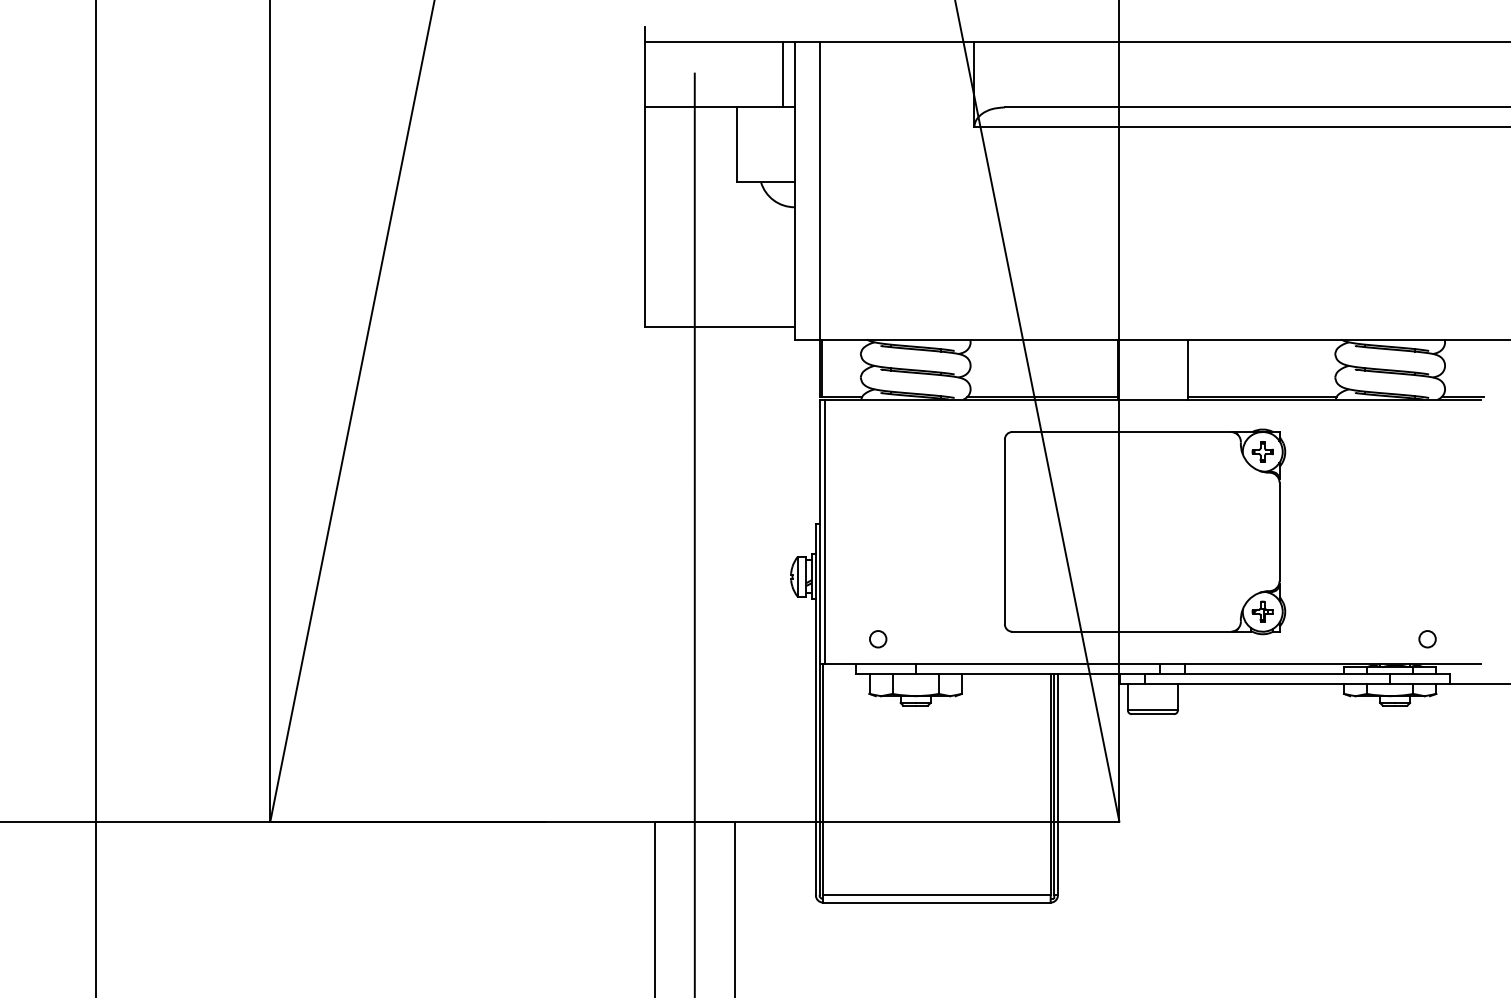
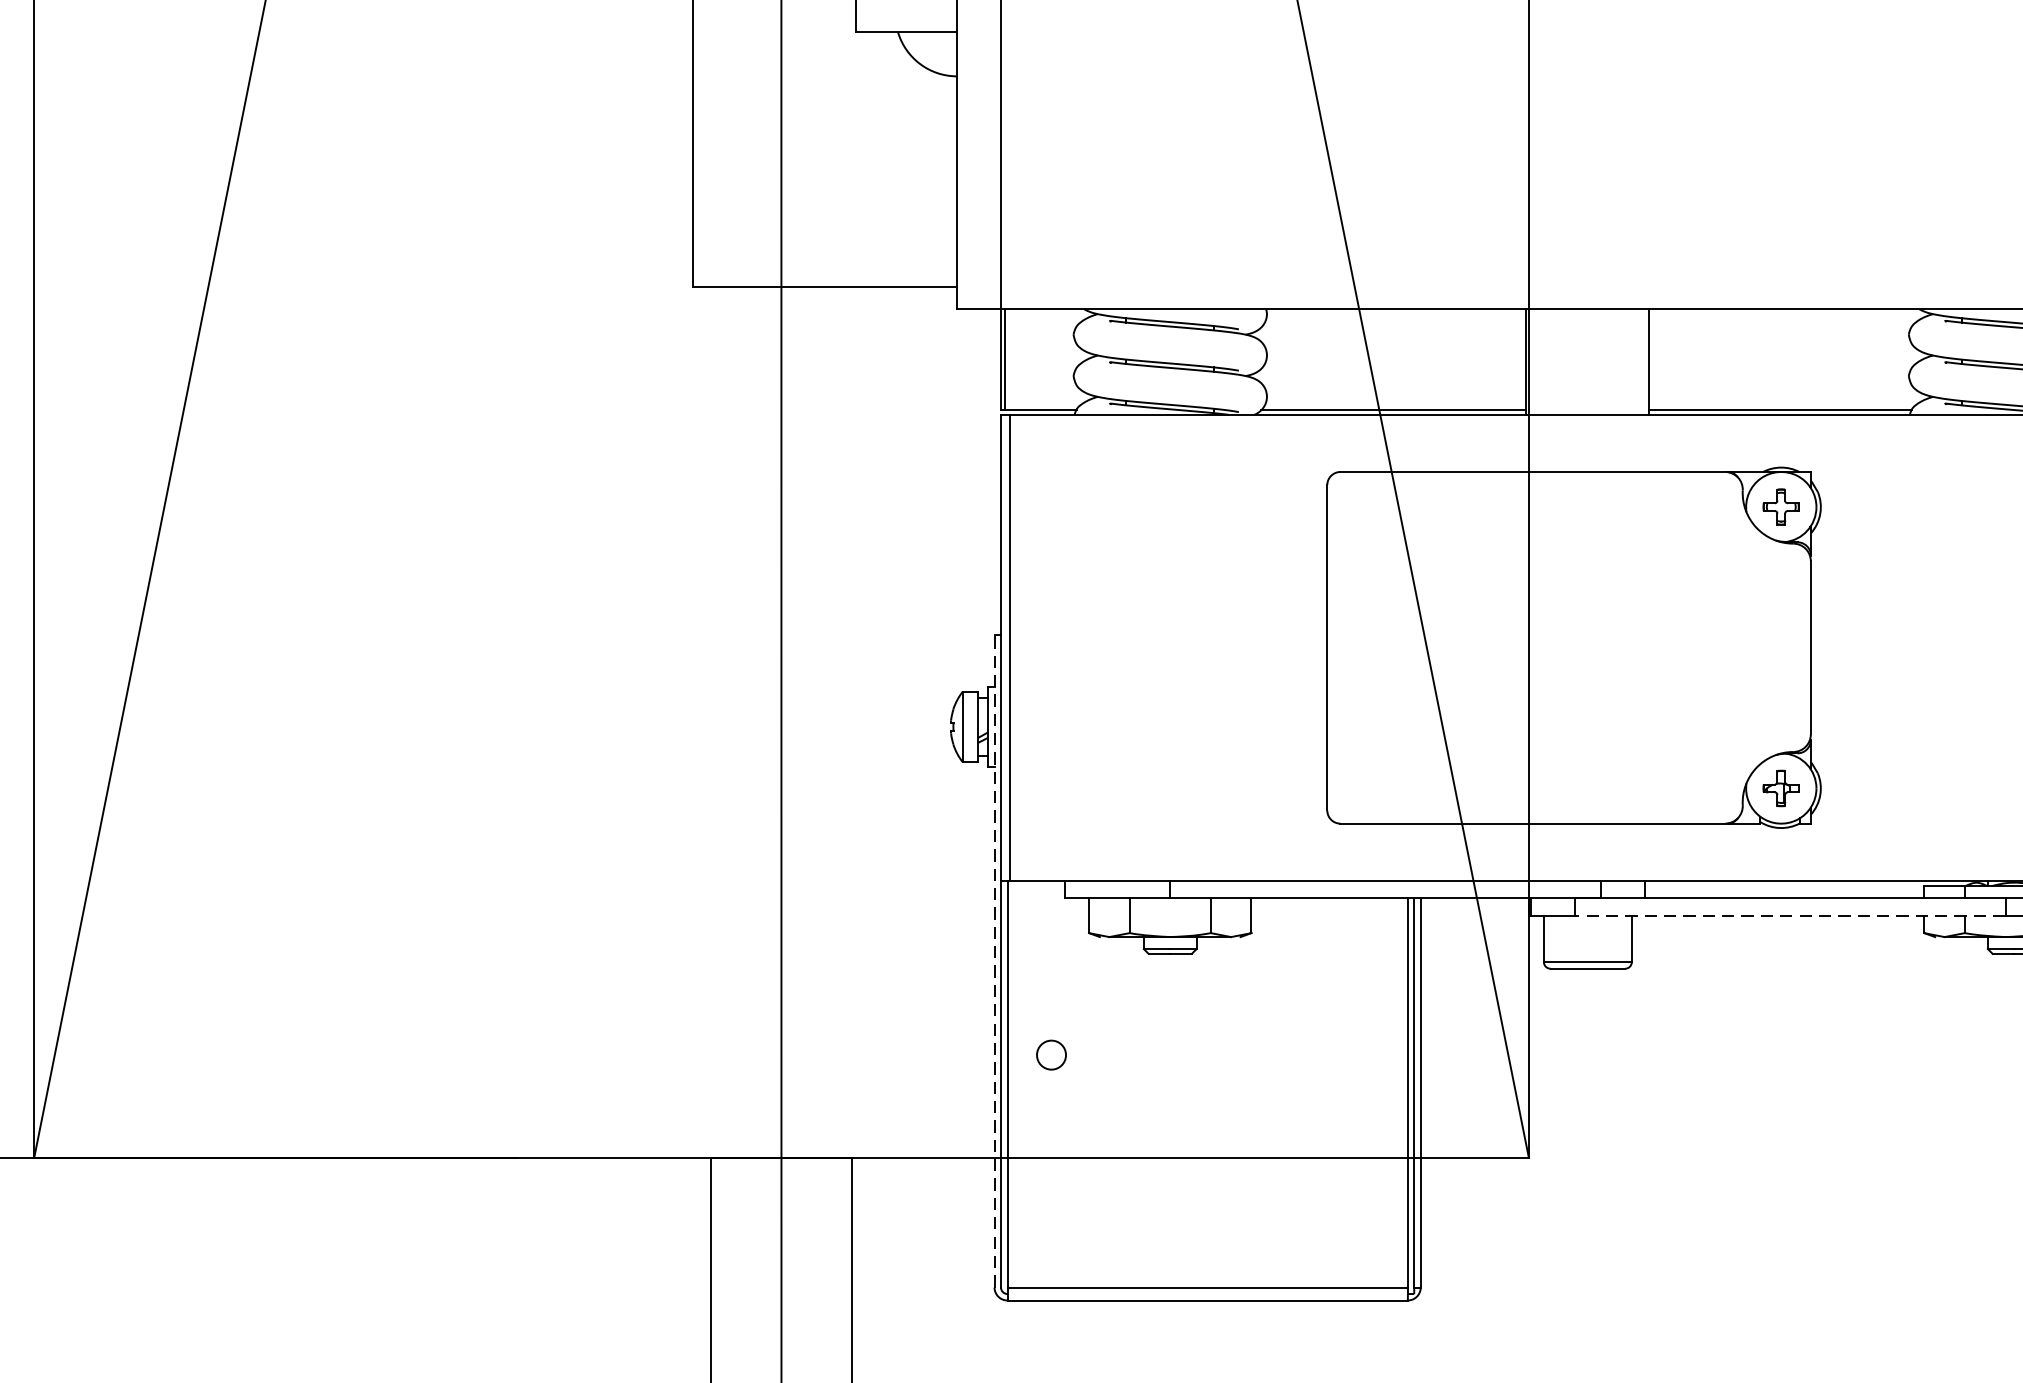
circle: (878, 639) -> (1052, 1055), moved
line: (1267, 684) -> (1789, 916), solid -> dashed
line: (815, 709) -> (993, 960), solid -> dashed

